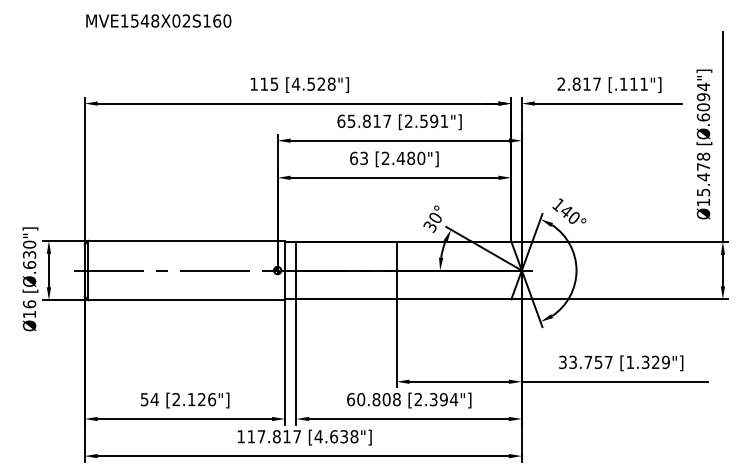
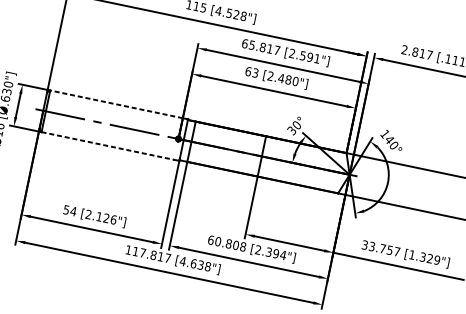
line: (183, 240) -> (116, 104), solid -> dashed
line: (183, 300) -> (108, 146), solid -> dashed

